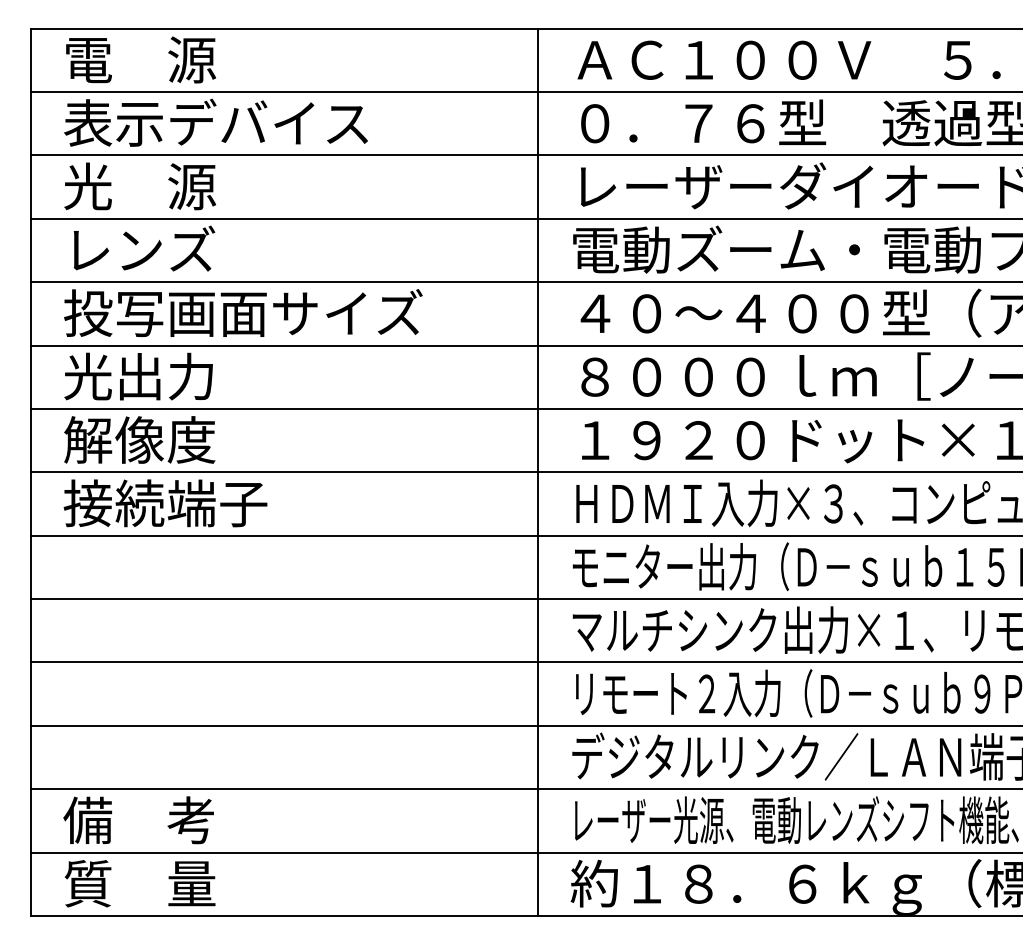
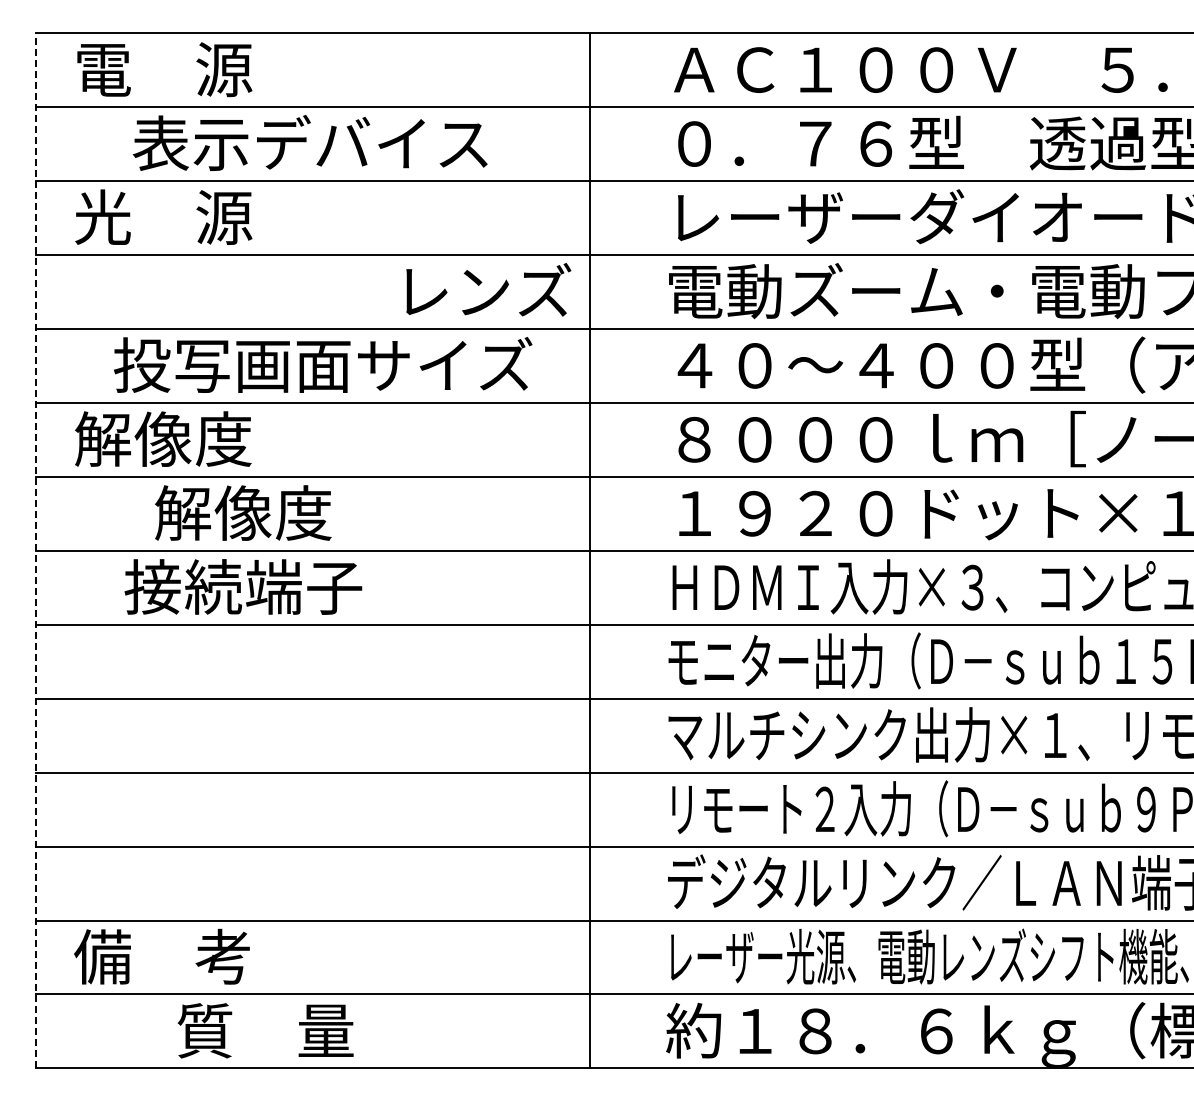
text: (215, 122) -> (309, 142), moved
text: (144, 248) -> (488, 289), moved
text: (243, 312) -> (323, 364), moved
text: (139, 376) -> (163, 438), 光出力 -> 解像度
text: (139, 439) -> (243, 512), moved
line: (30, 472) -> (35, 550), solid -> dashed
line: (537, 472) -> (590, 550), moved
text: (165, 502) -> (243, 586), moved
text: (139, 883) -> (265, 1030), moved

